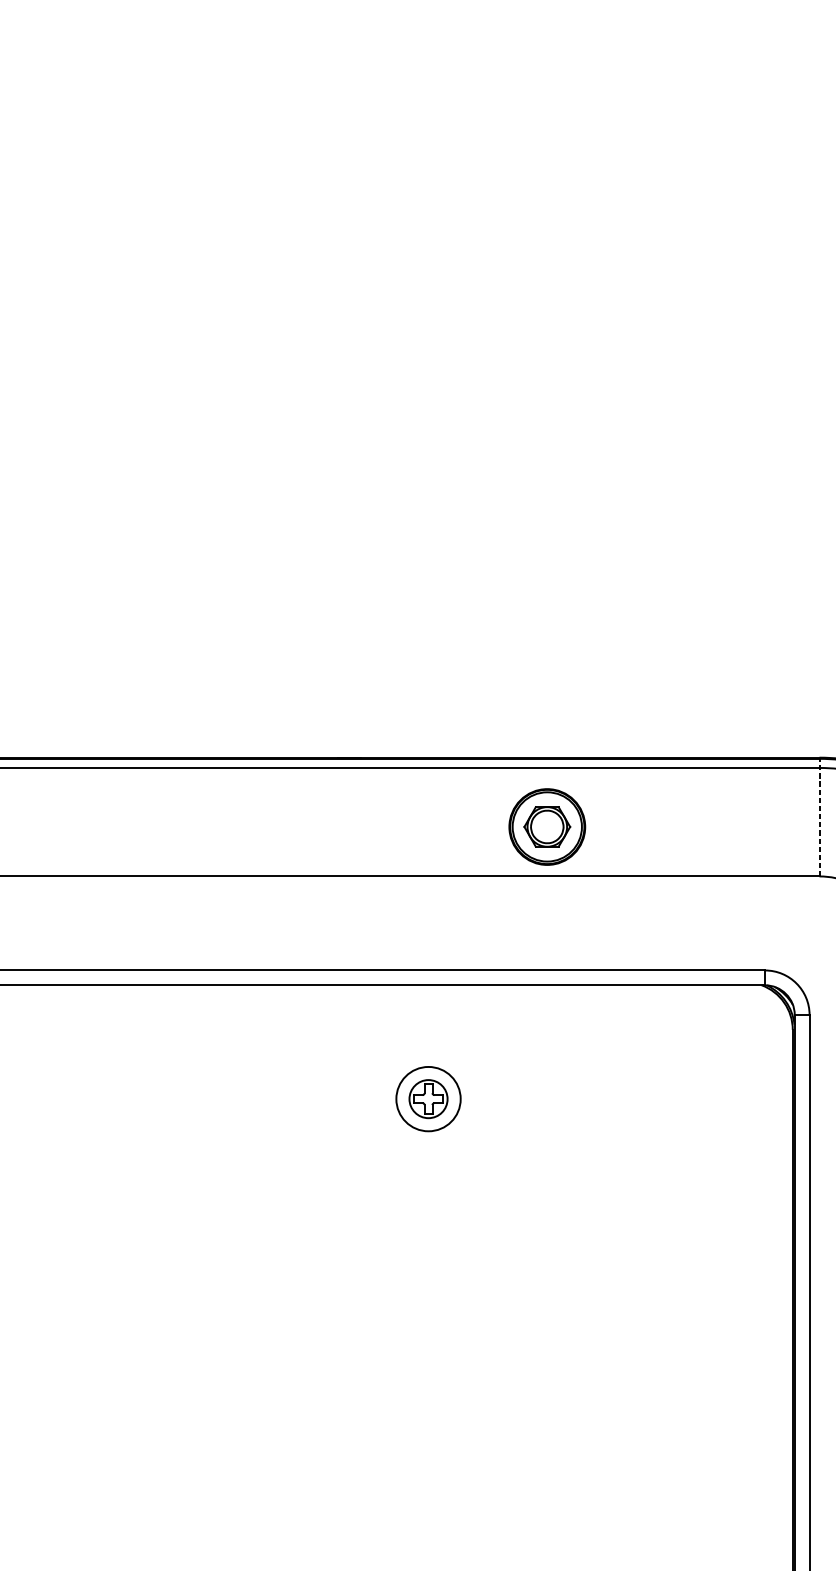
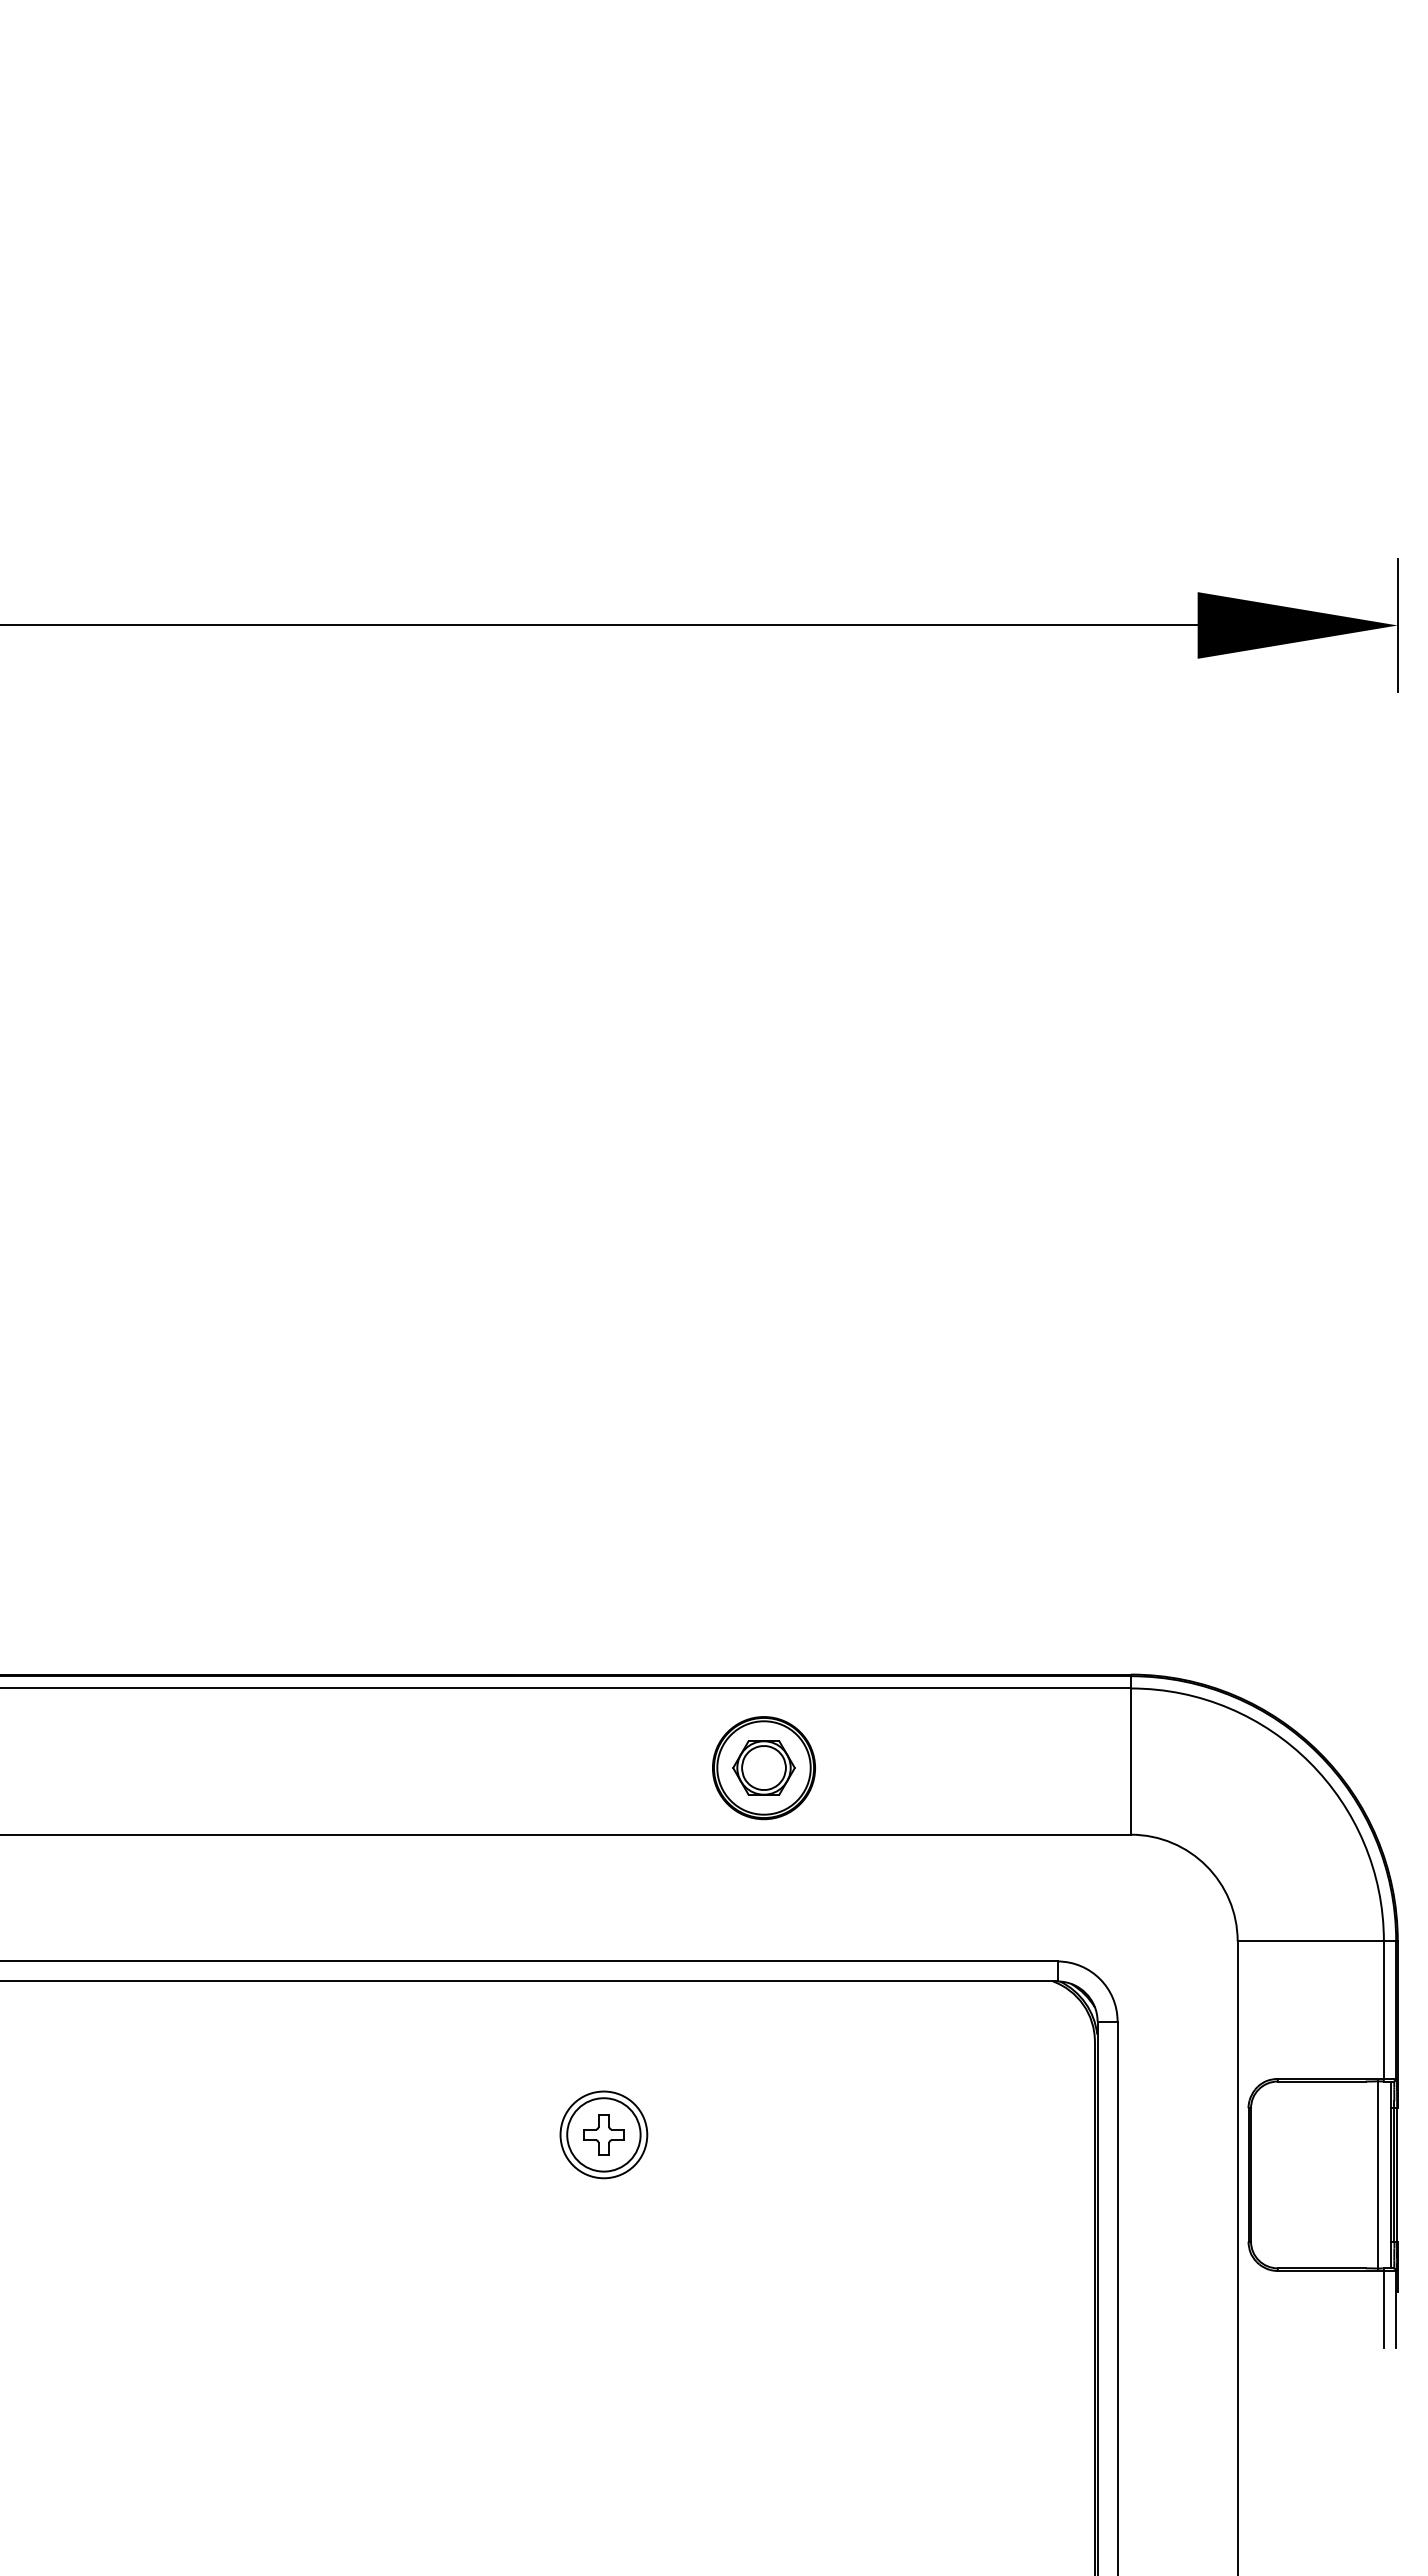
line: (819, 816) -> (1130, 1754), dashed -> solid
circle: (428, 1098) -> (603, 2134), size x1.43

